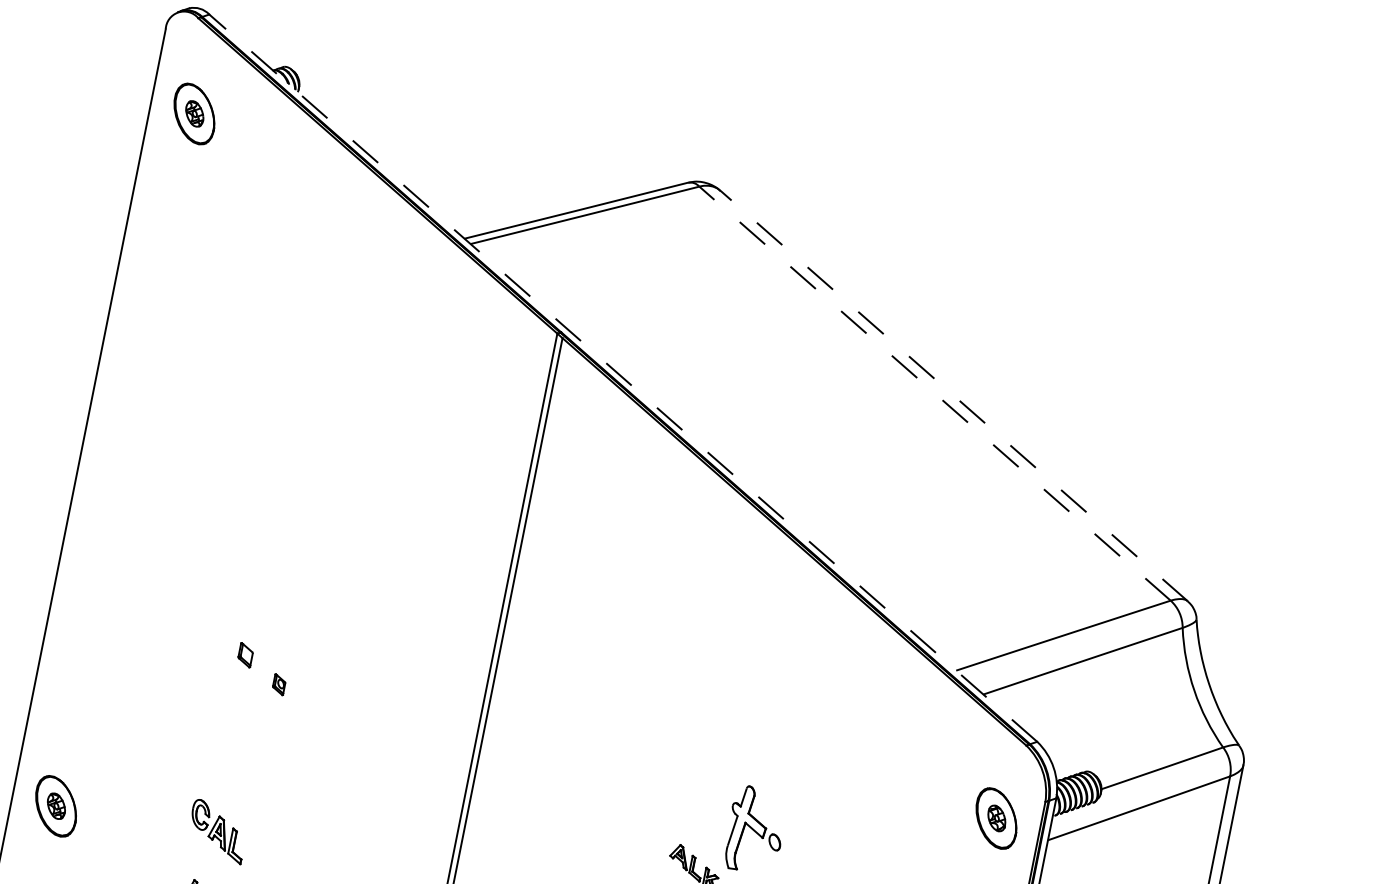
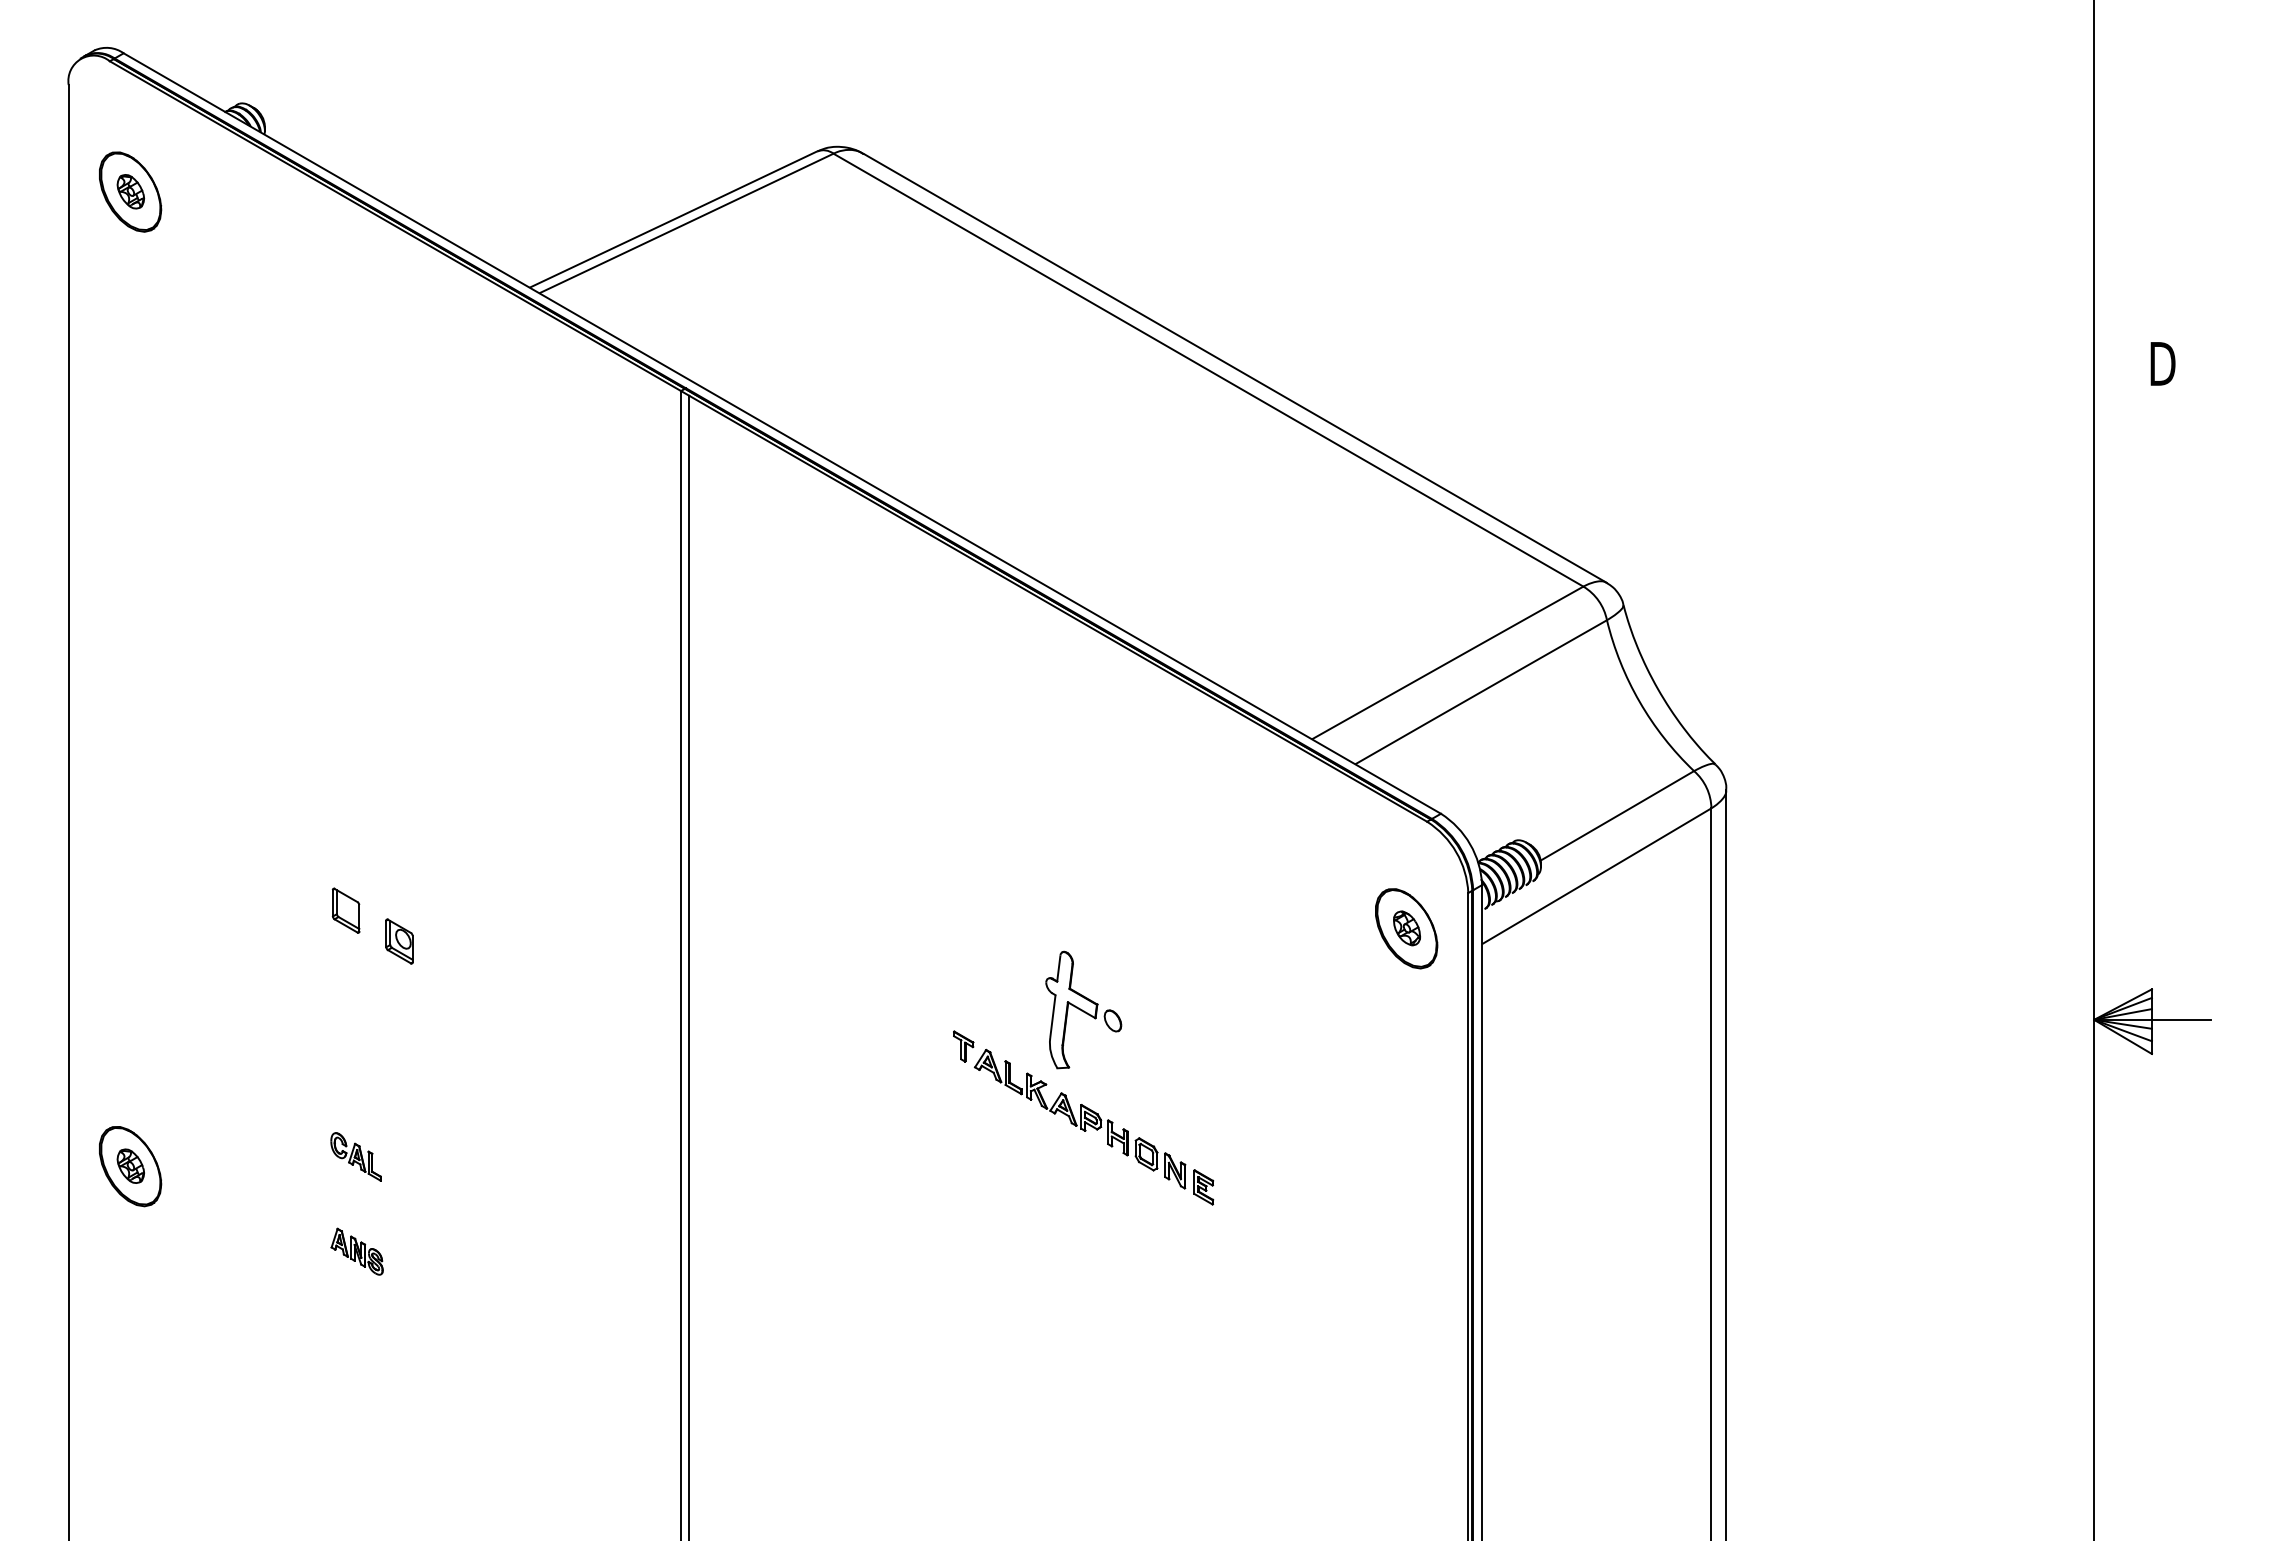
line: (623, 378) -> (782, 433), dashed -> solid
line: (935, 393) -> (1208, 370), dashed -> solid
line: (954, 396) -> (1235, 368), dashed -> solid
part: (245, 655) -> (345, 910), size x1.43
part: (279, 684) -> (399, 941), size x1.67
part: (217, 831) -> (355, 1156), size x0.62
part: (664, 839) -> (963, 1046), added

